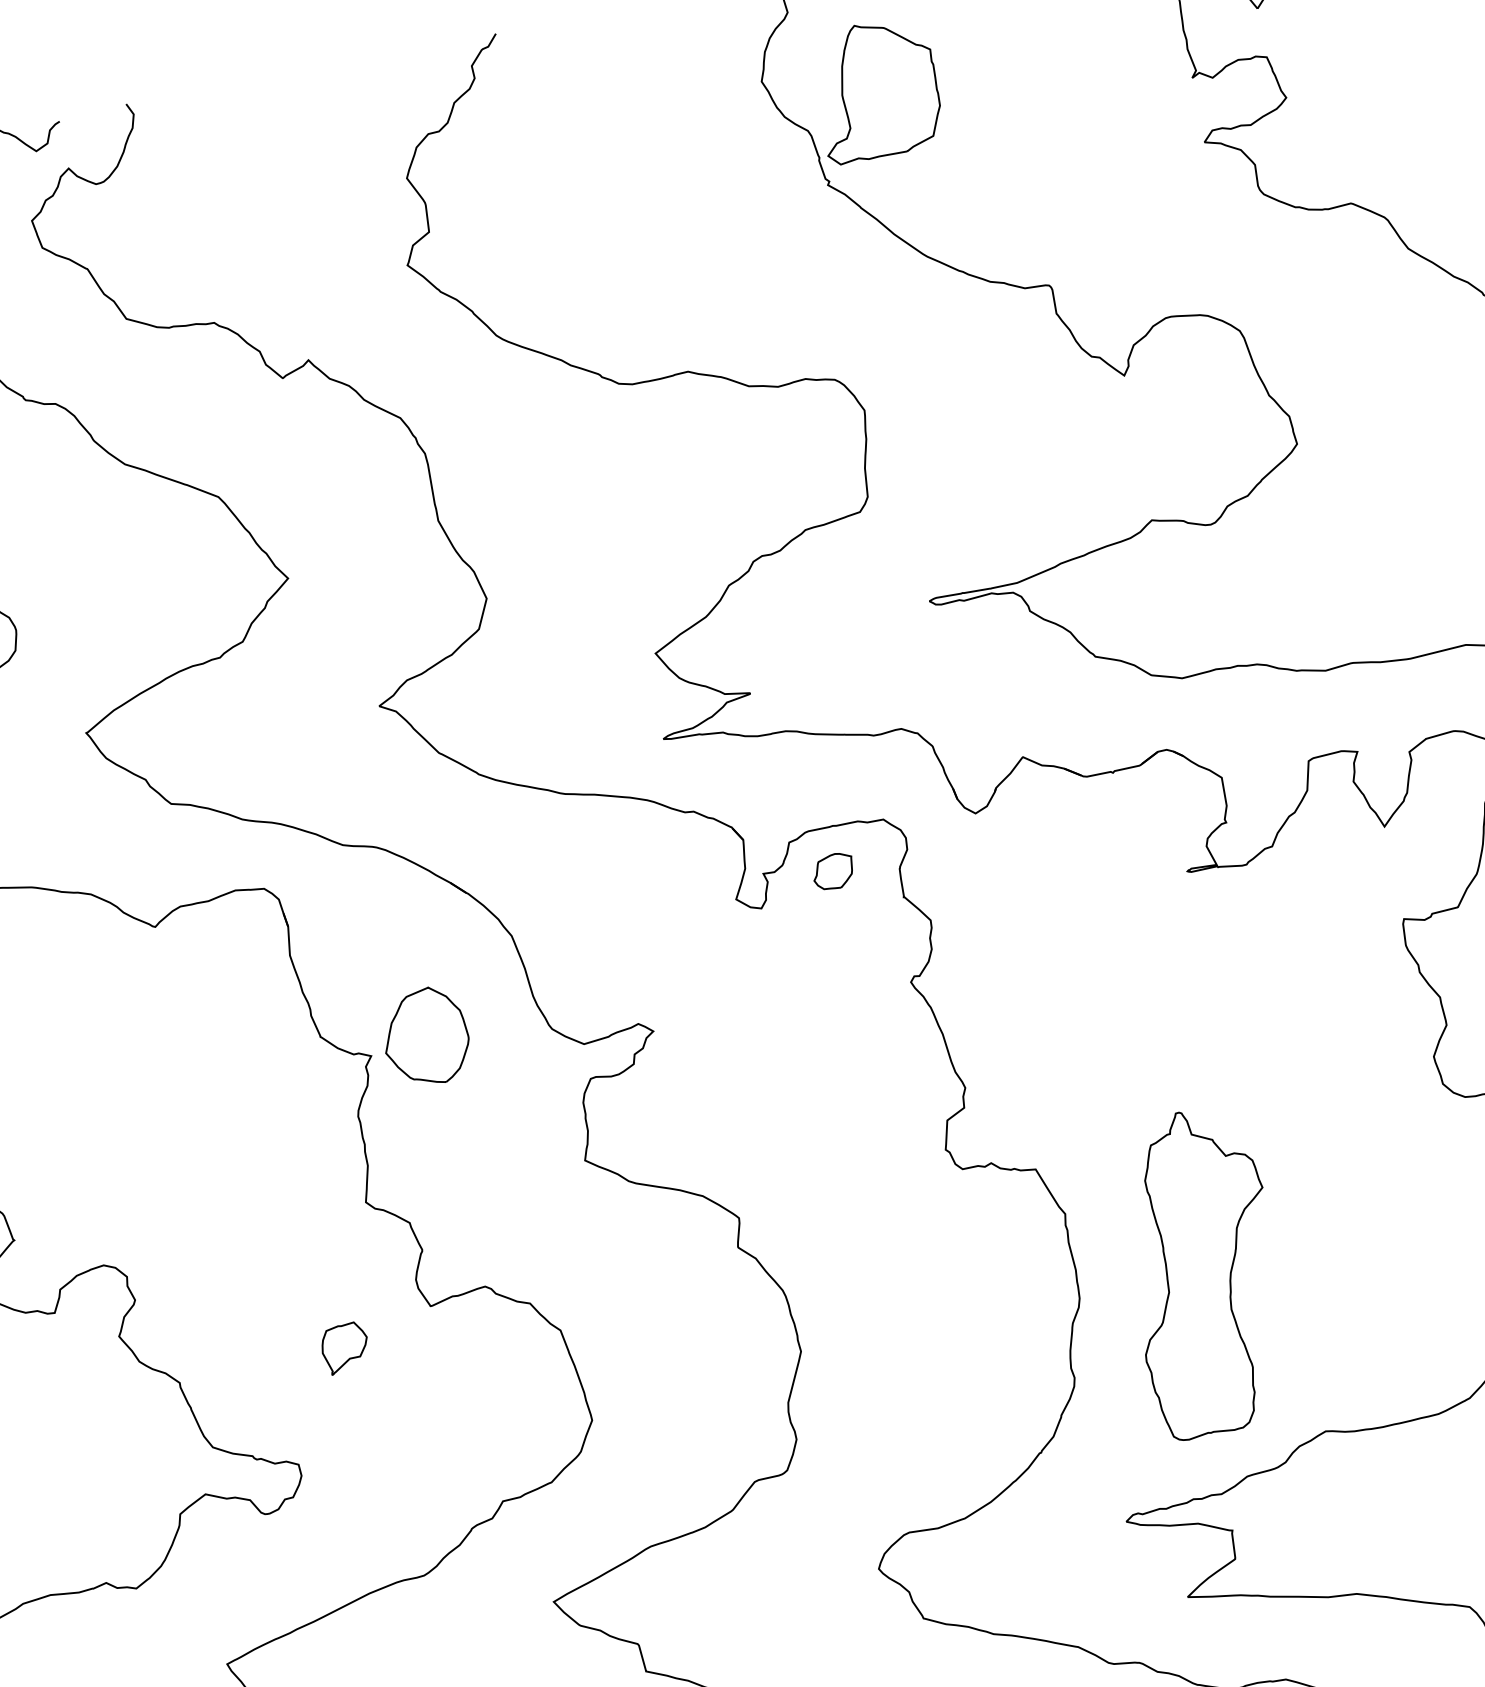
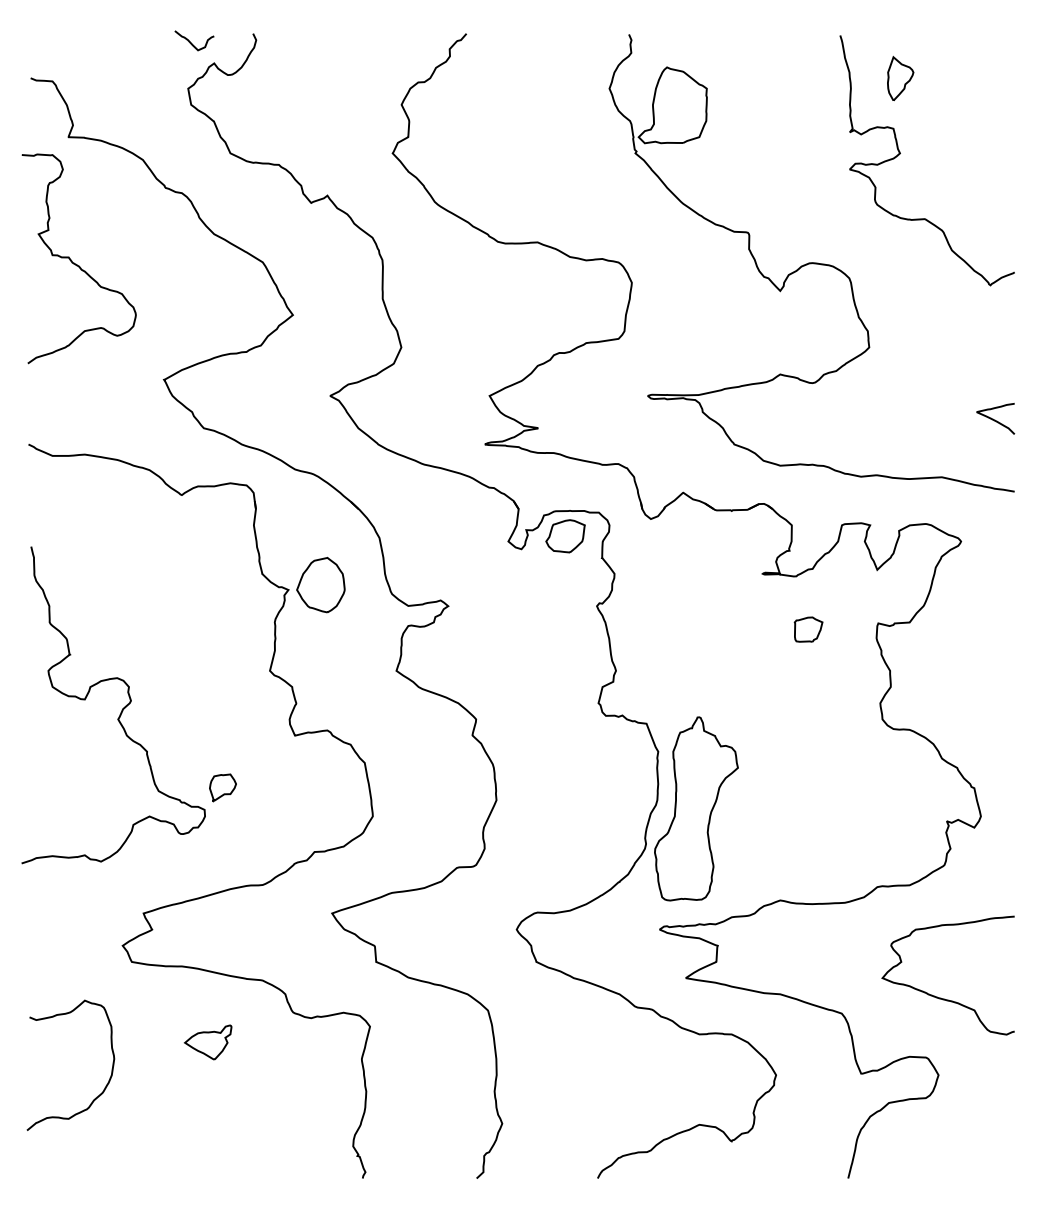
part: (833, 871) -> (565, 536), size x1.67
part: (1285, 952) -> (808, 629), added
part: (1204, 1271) -> (696, 808), moved
part: (344, 1347) -> (222, 787), moved

